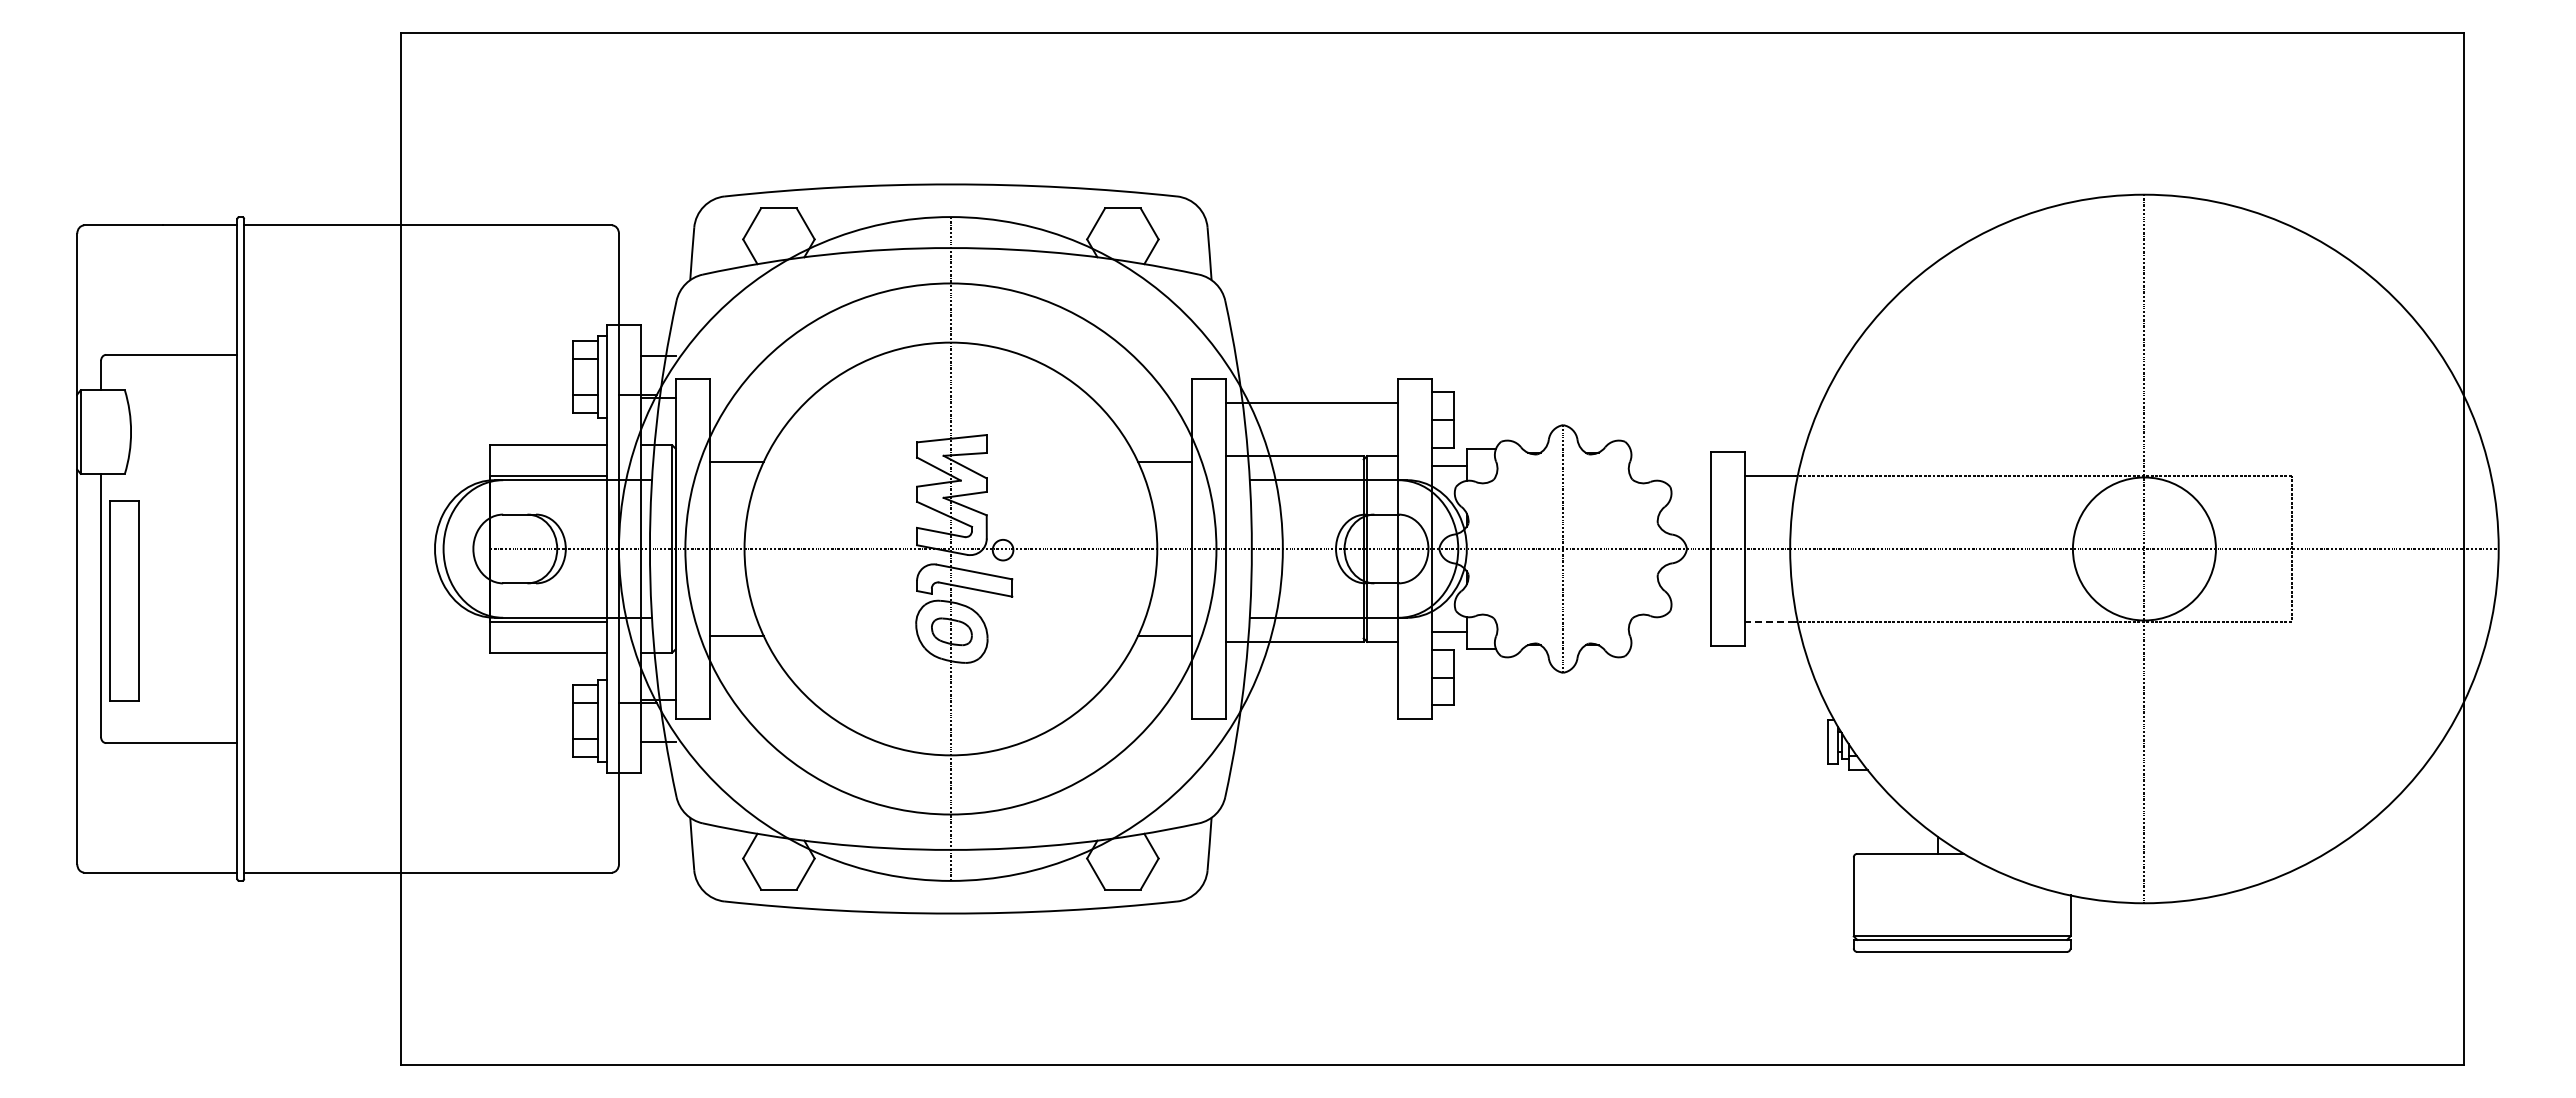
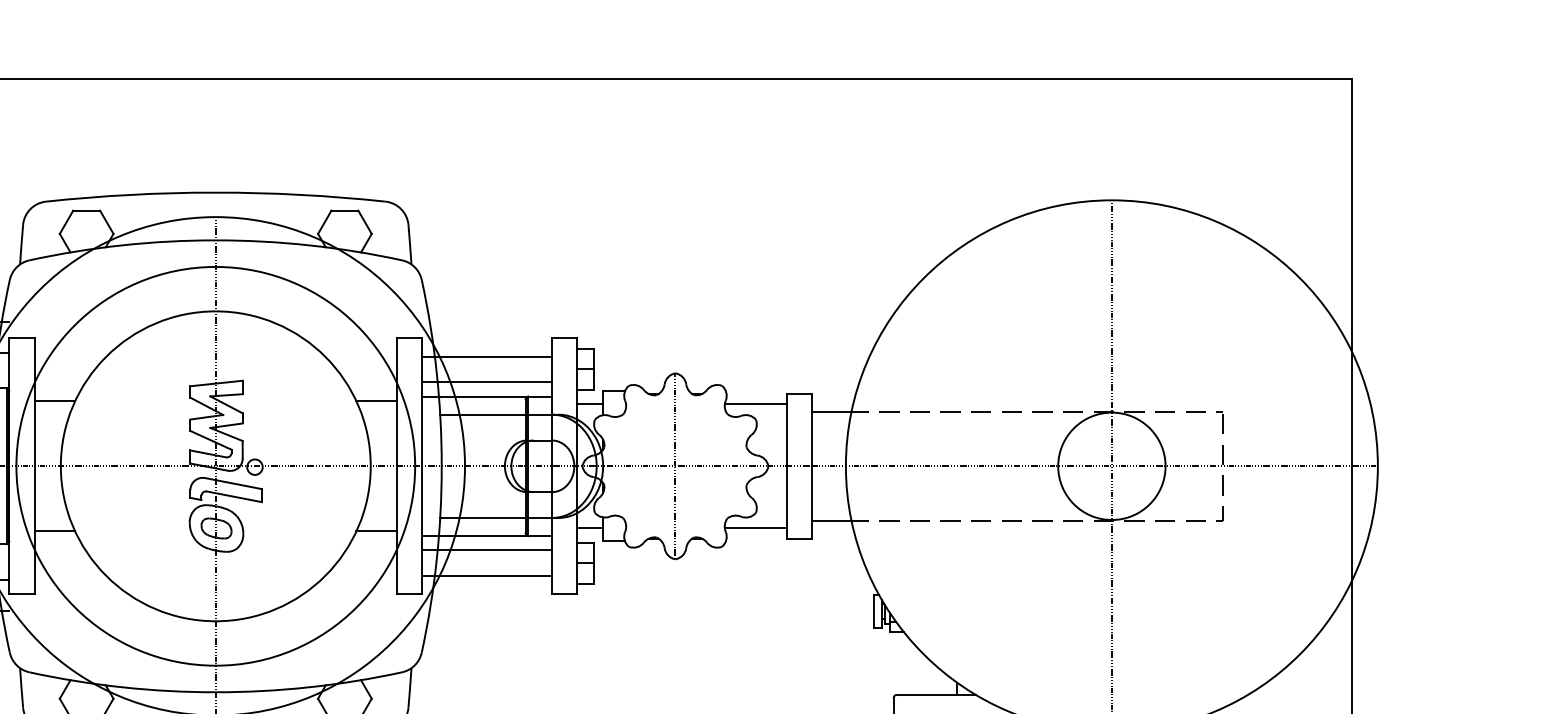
line: (1312, 437) -> (487, 382), added
line: (1669, 466) -> (755, 404), added
line: (1770, 621) -> (831, 520), dashed -> solid
line: (1669, 631) -> (755, 528), added
line: (1312, 660) -> (487, 550), added
line: (1312, 695) -> (487, 576), added

